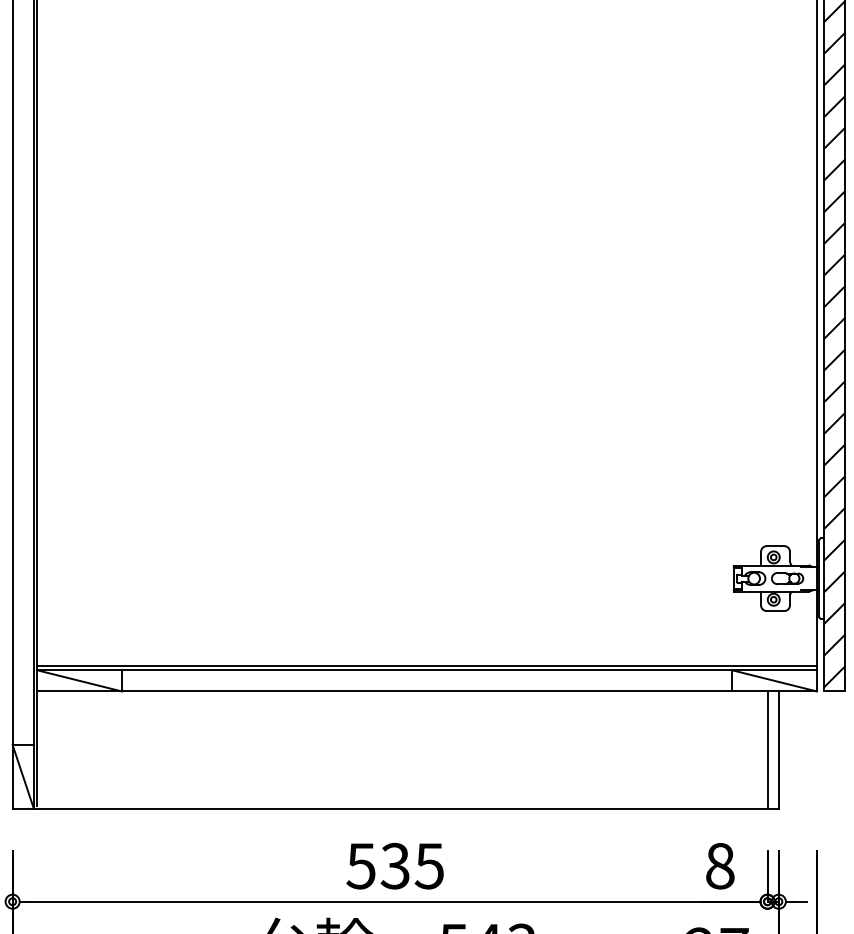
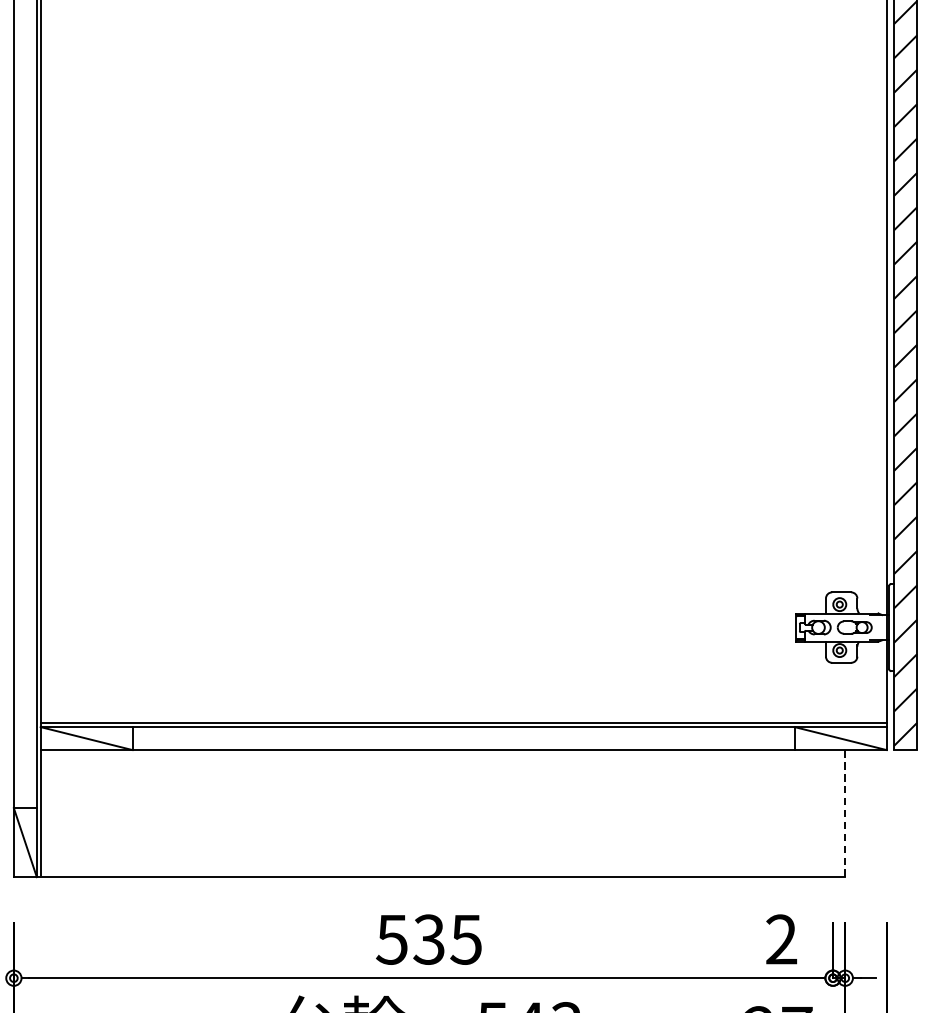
line: (767, 749) -> (832, 813), removed
line: (778, 750) -> (844, 814), solid -> dashed
text: (720, 865) -> (781, 938), 8 -> 2

